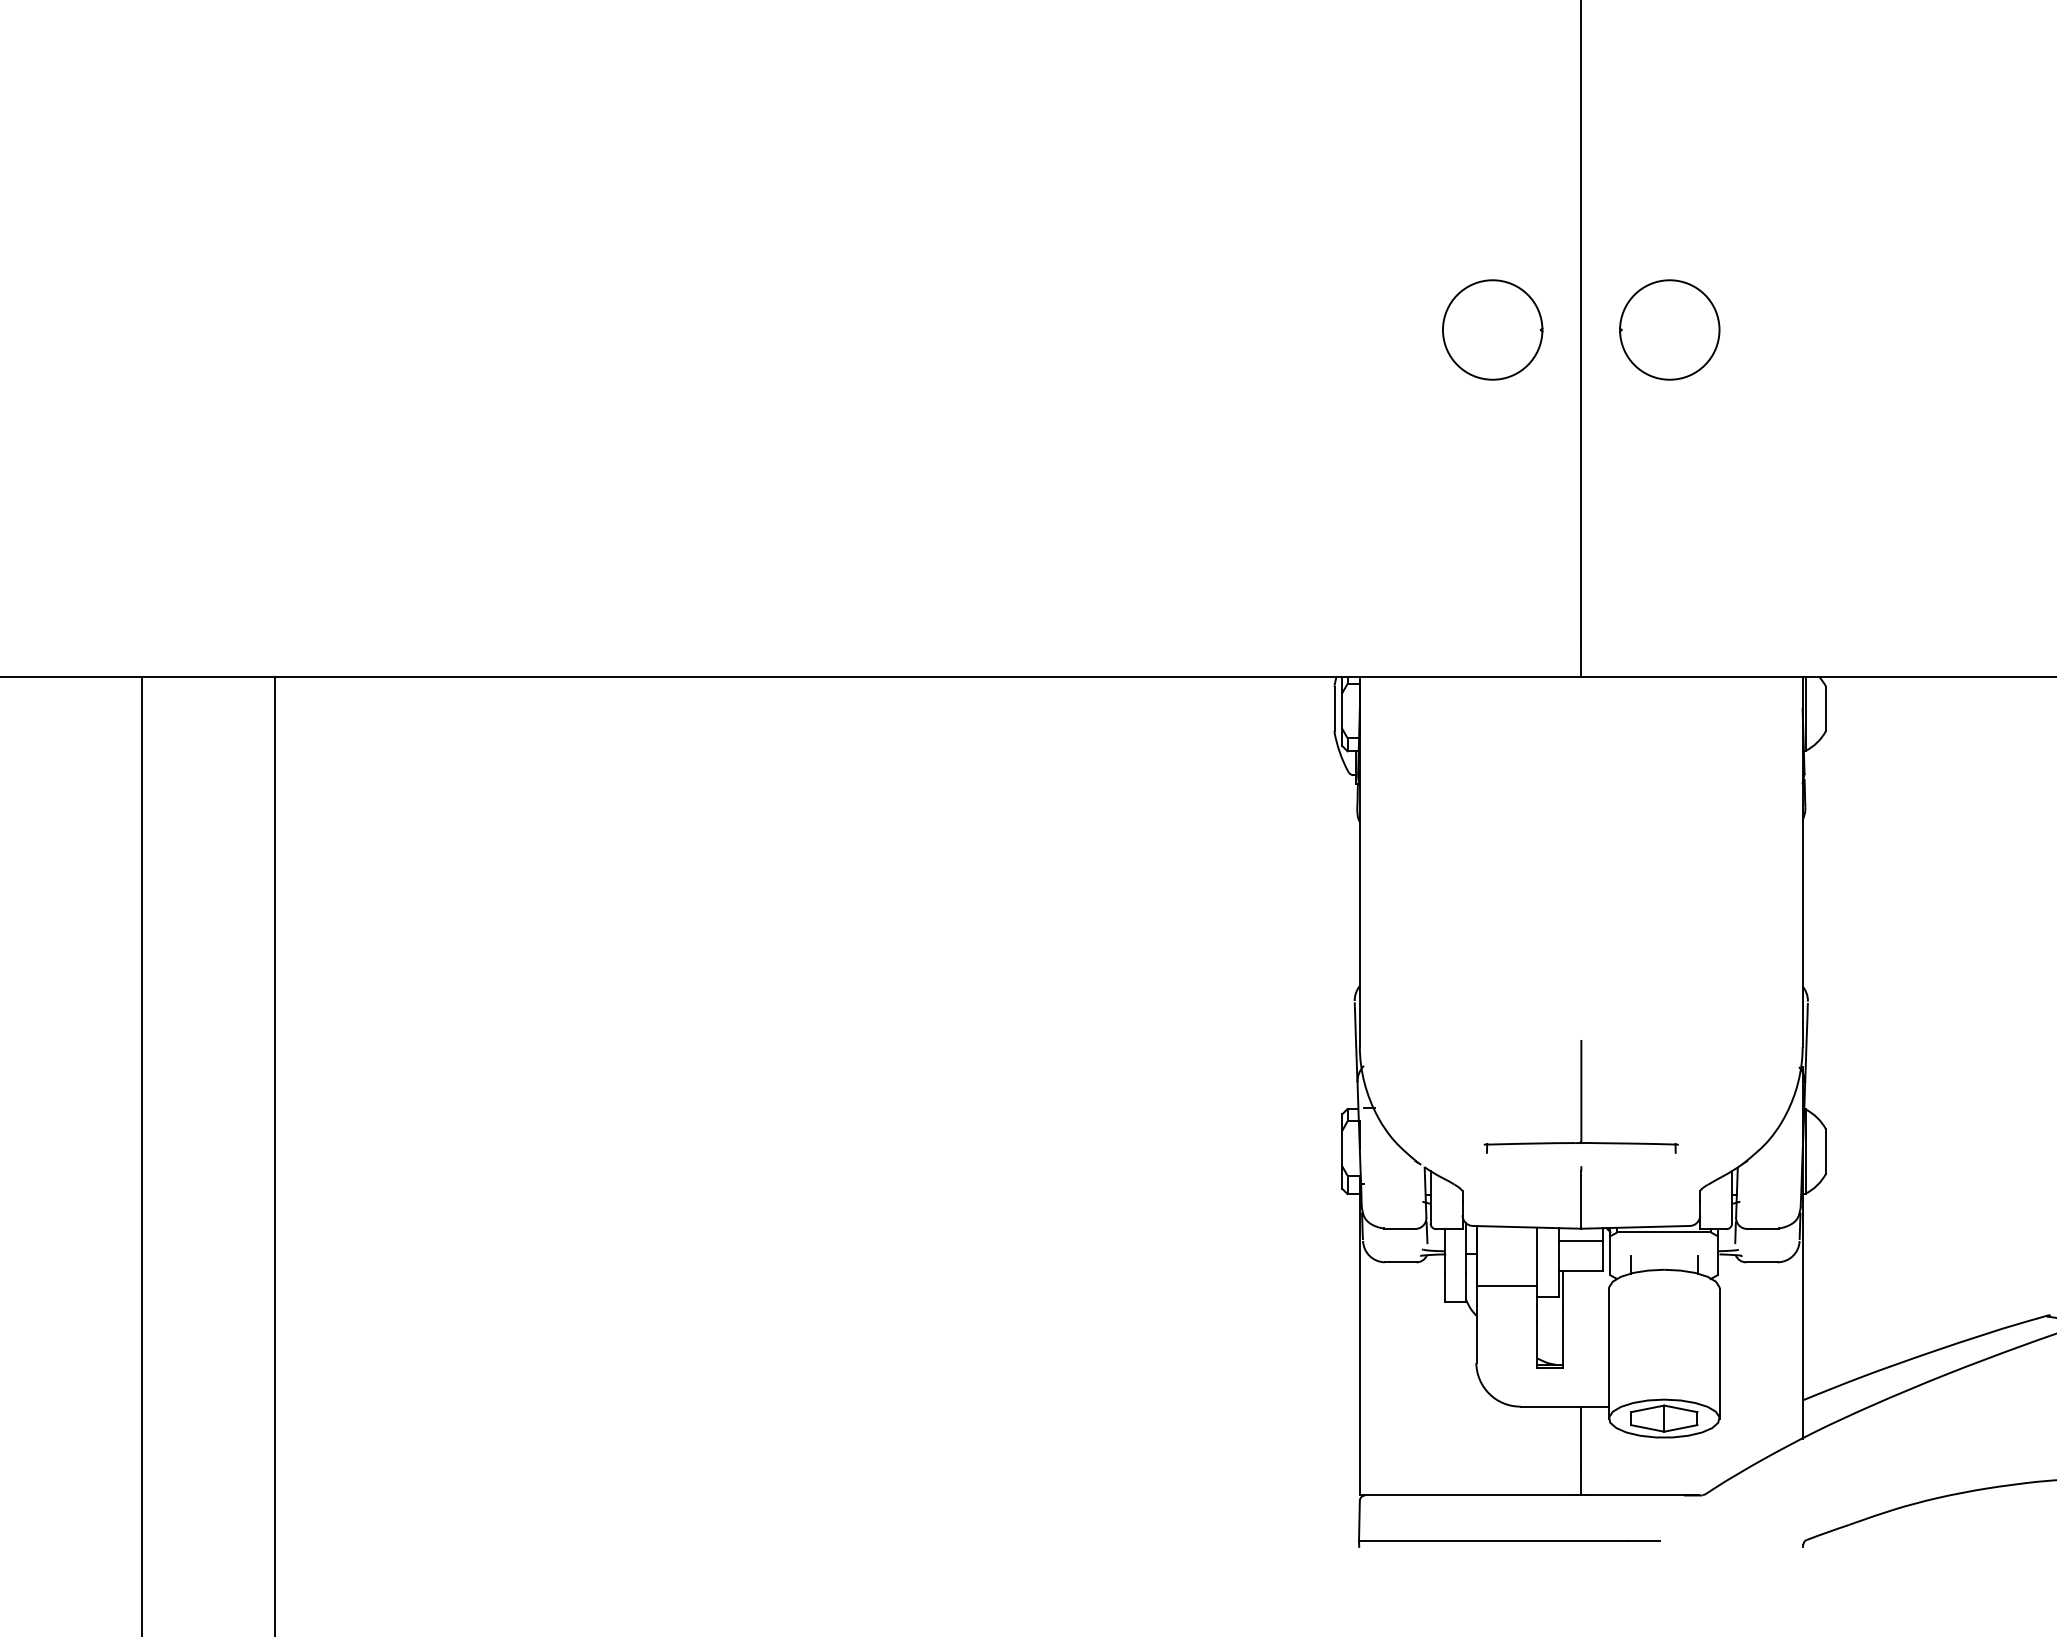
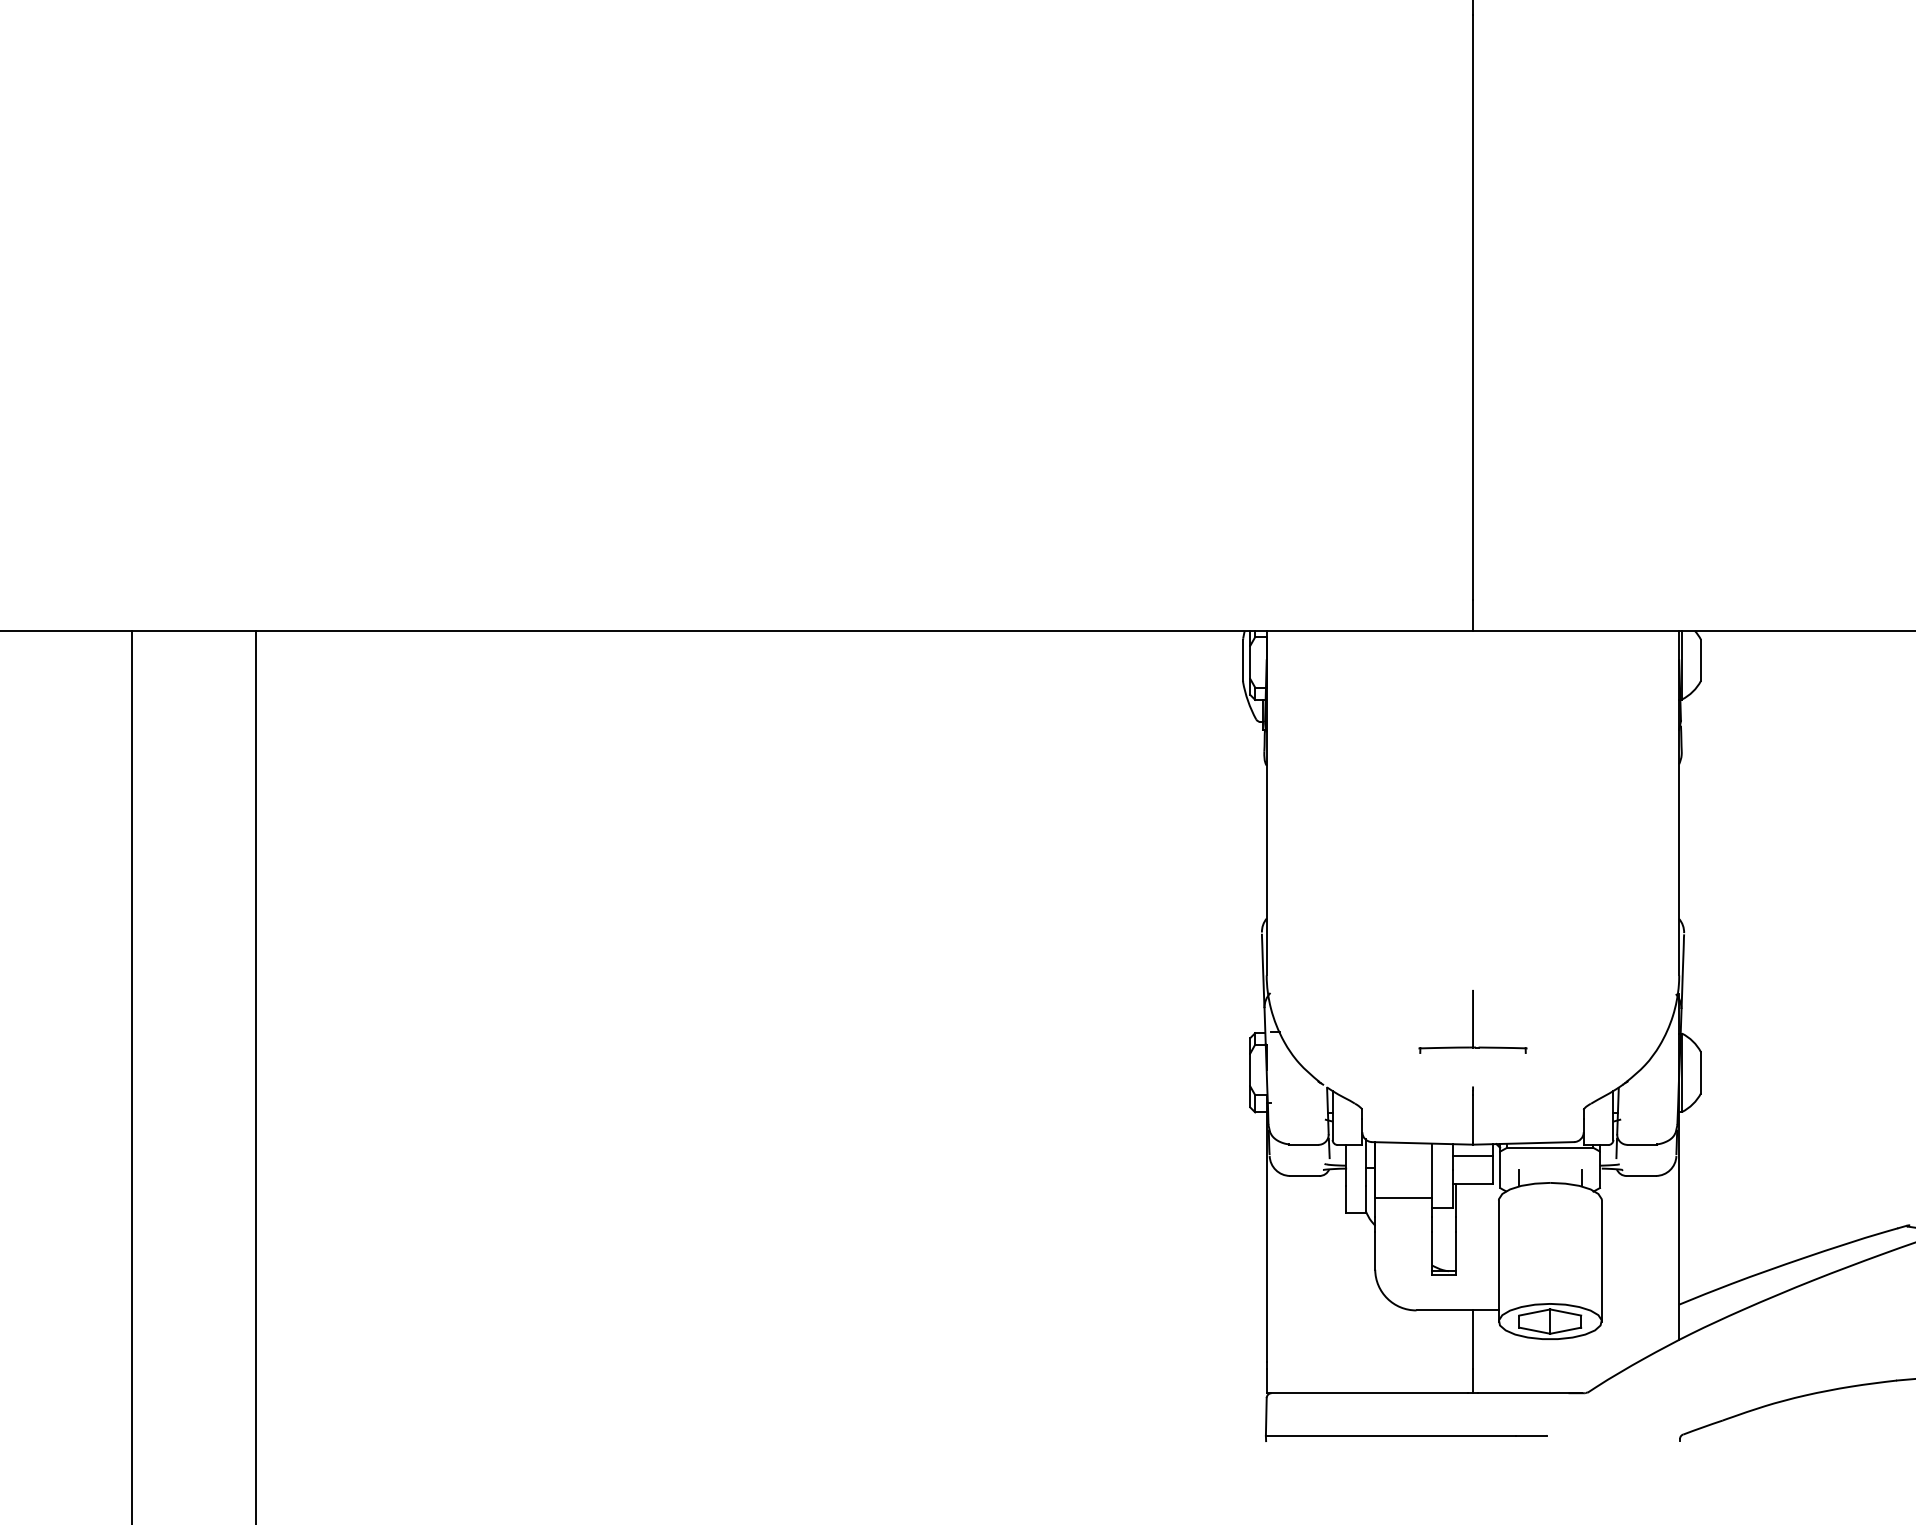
circle: (1492, 330) -> (1390, 307), removed
circle: (1669, 330) -> (1555, 307), removed
part: (1580, 1096) -> (1472, 1021), size x0.6

